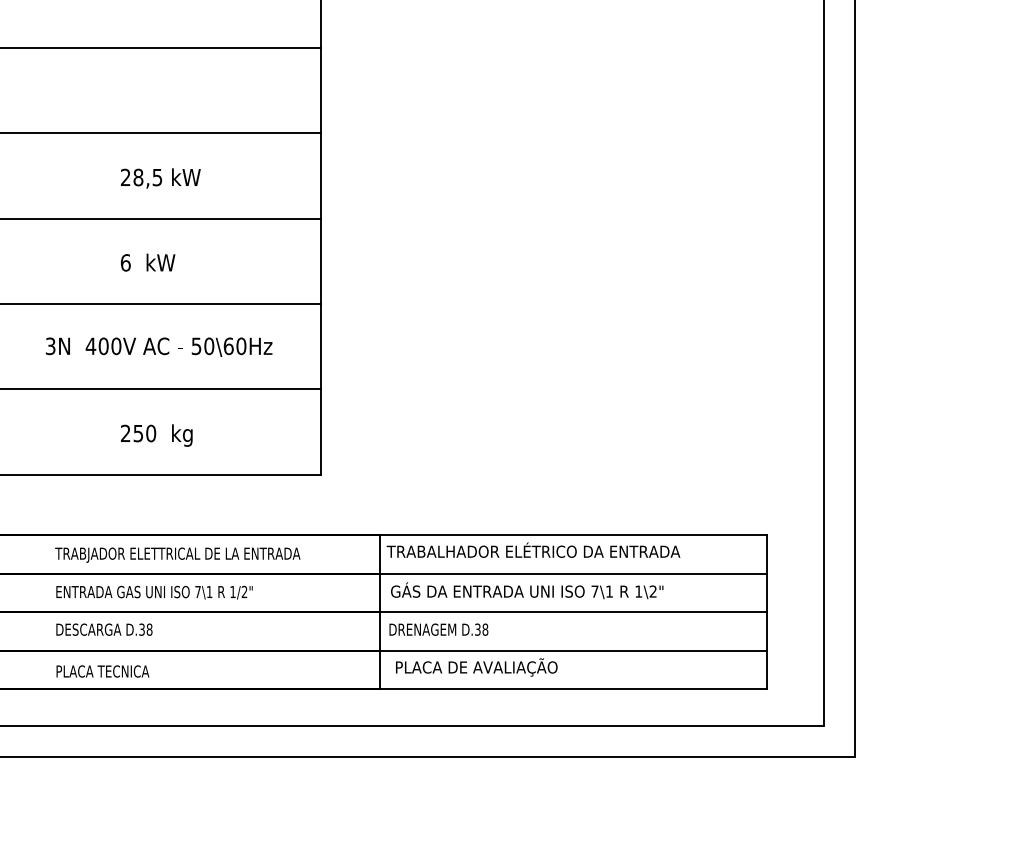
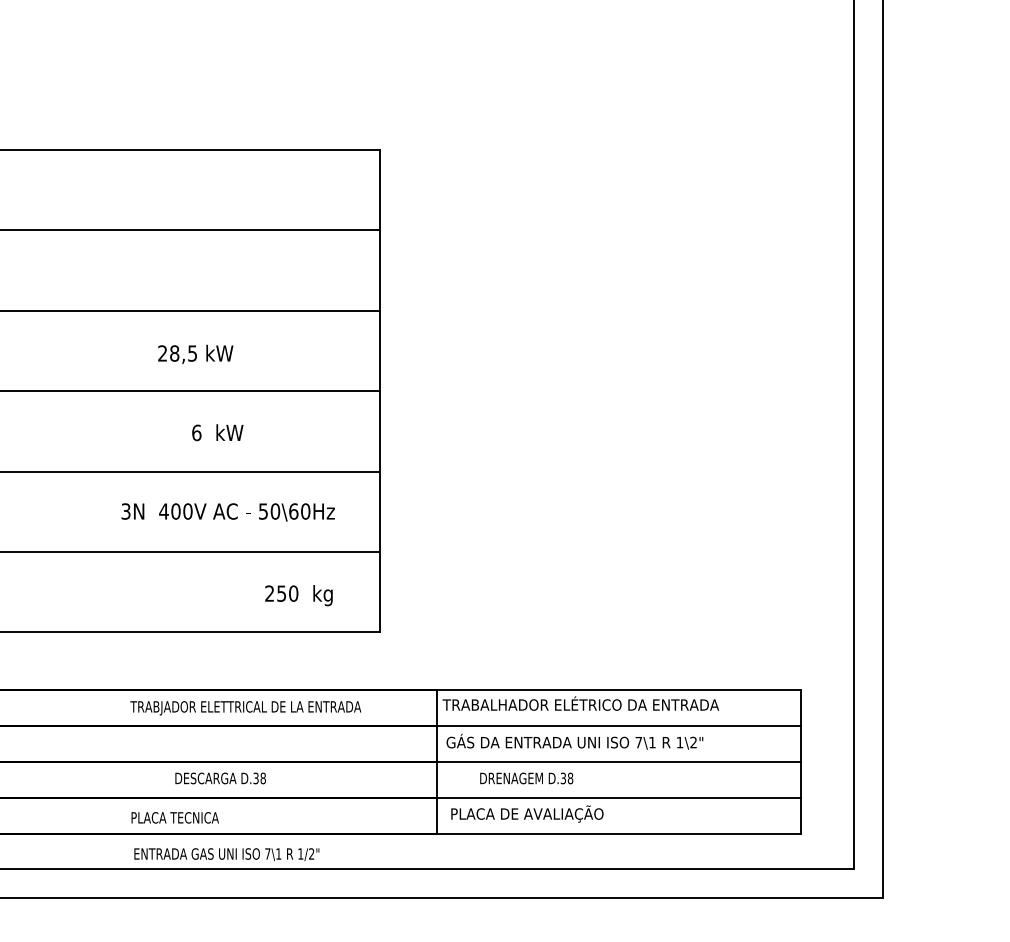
text: (160, 177) -> (195, 353), moved
text: (156, 435) -> (298, 595), moved
text: (154, 592) -> (226, 854), moved
text: (104, 629) -> (220, 778), moved
text: (438, 629) -> (526, 778), moved

